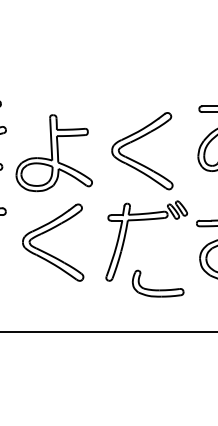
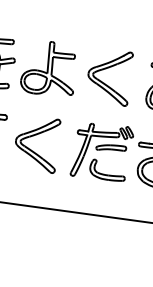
part: (53, 153) -> (48, 68), moved
part: (137, 161) -> (105, 83), moved
part: (158, 234) -> (111, 148), added
part: (157, 283) -> (107, 170), moved

